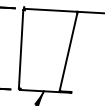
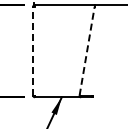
line: (21, 48) -> (33, 50), solid -> dashed
line: (68, 51) -> (87, 50), solid -> dashed

